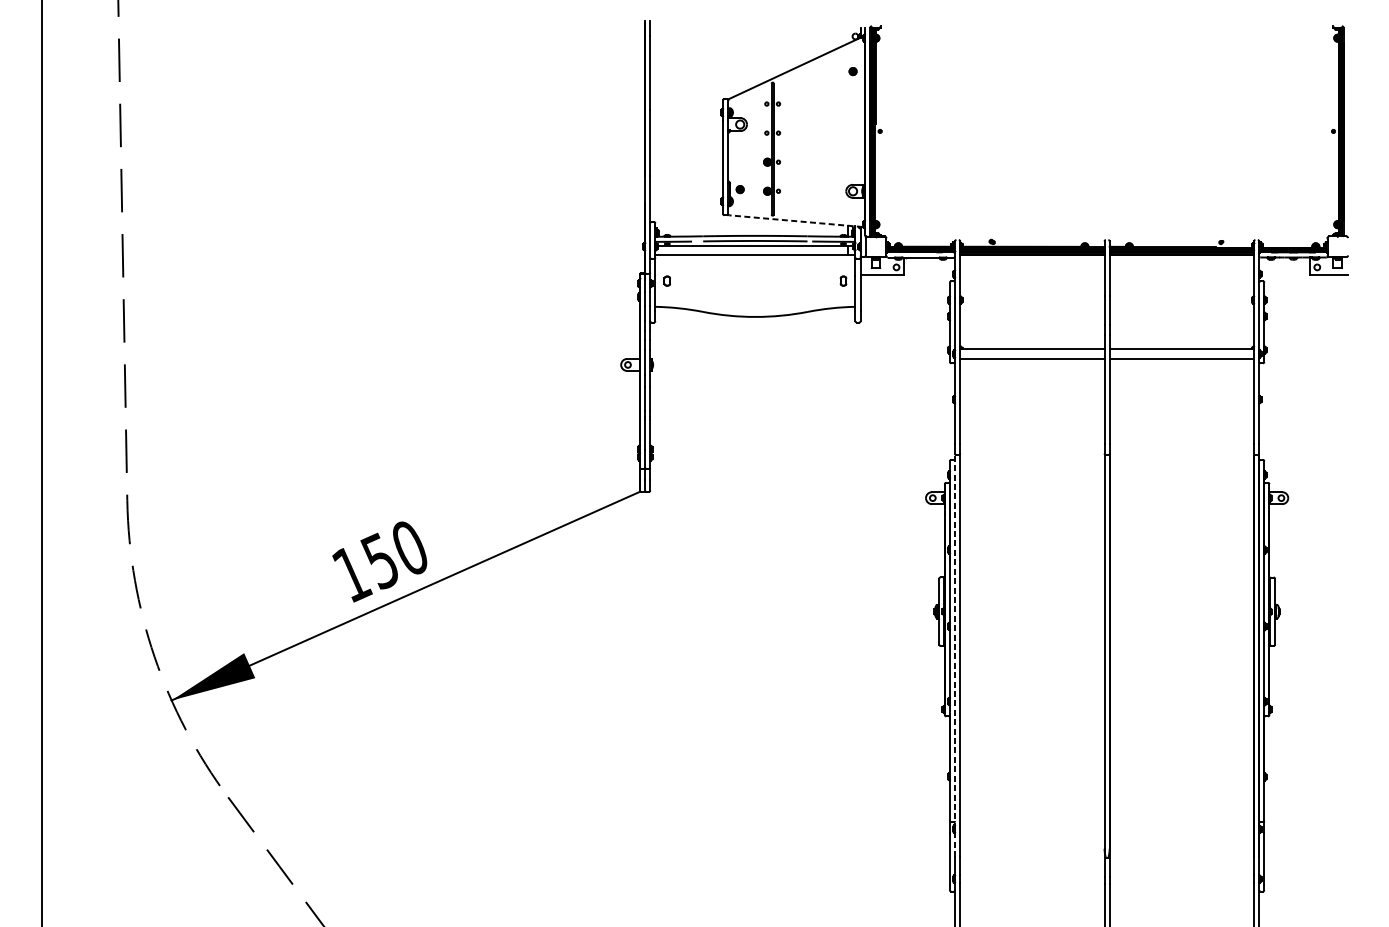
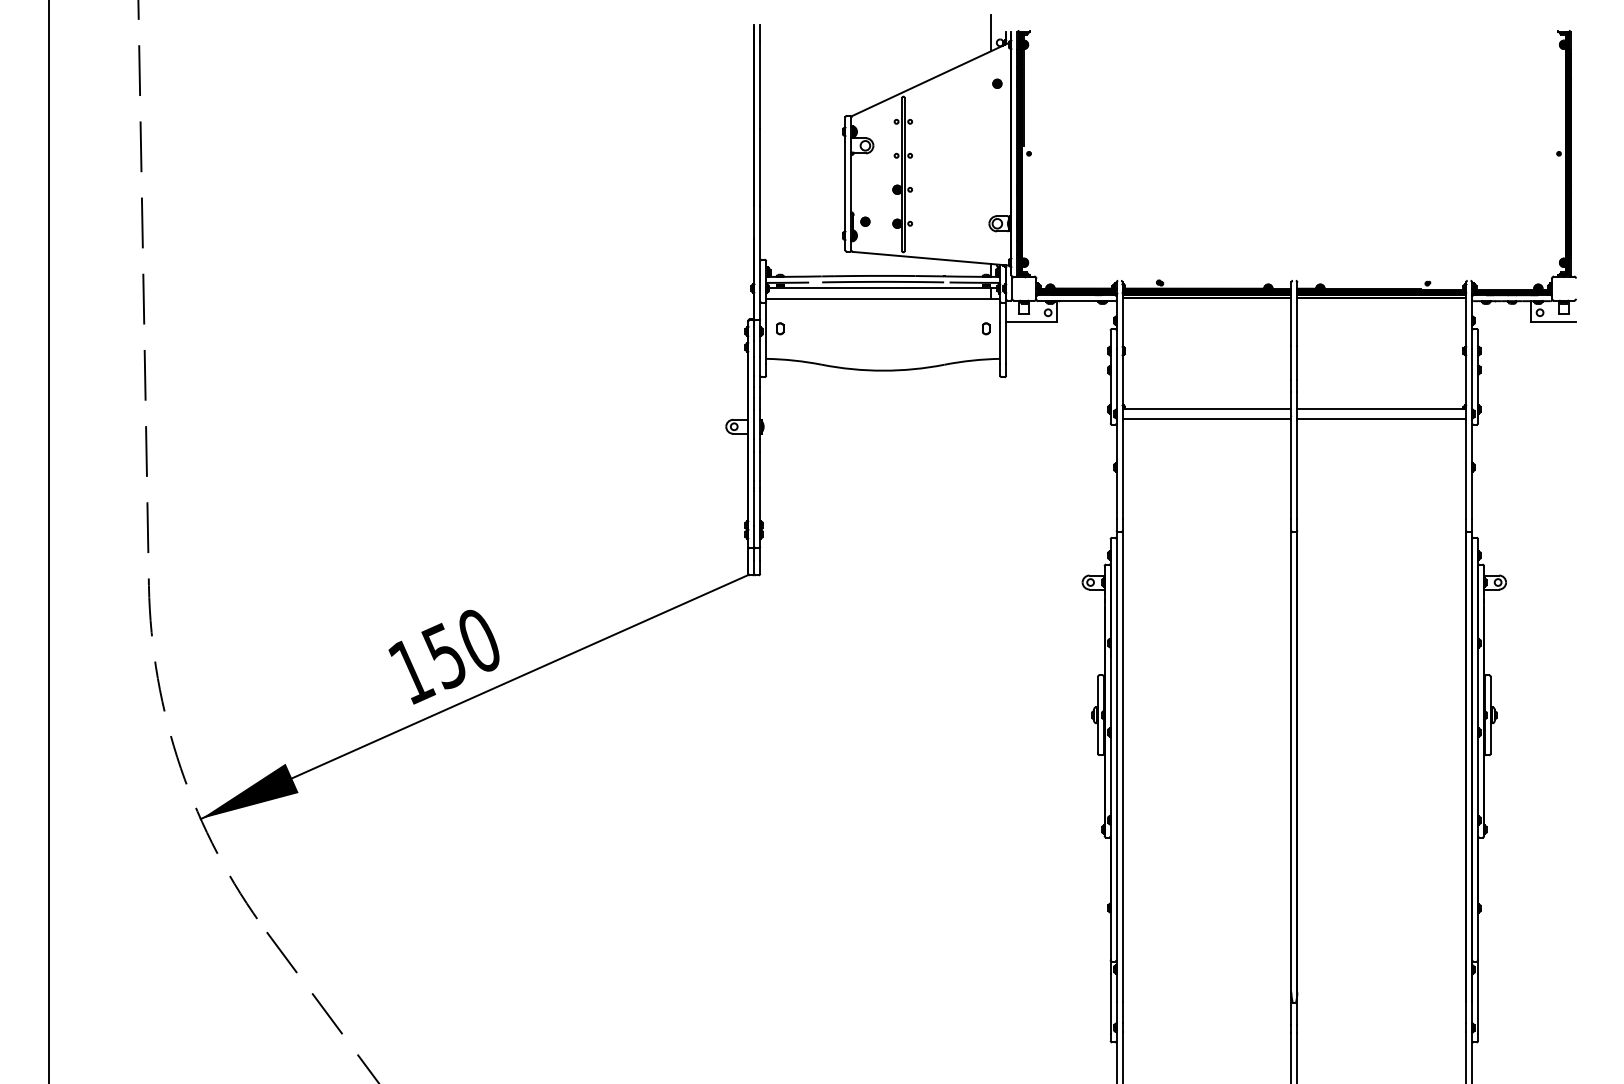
line: (848, 28) -> (991, 33), added
line: (795, 220) -> (930, 258), dashed -> solid
line: (954, 655) -> (1116, 766), dashed -> solid

